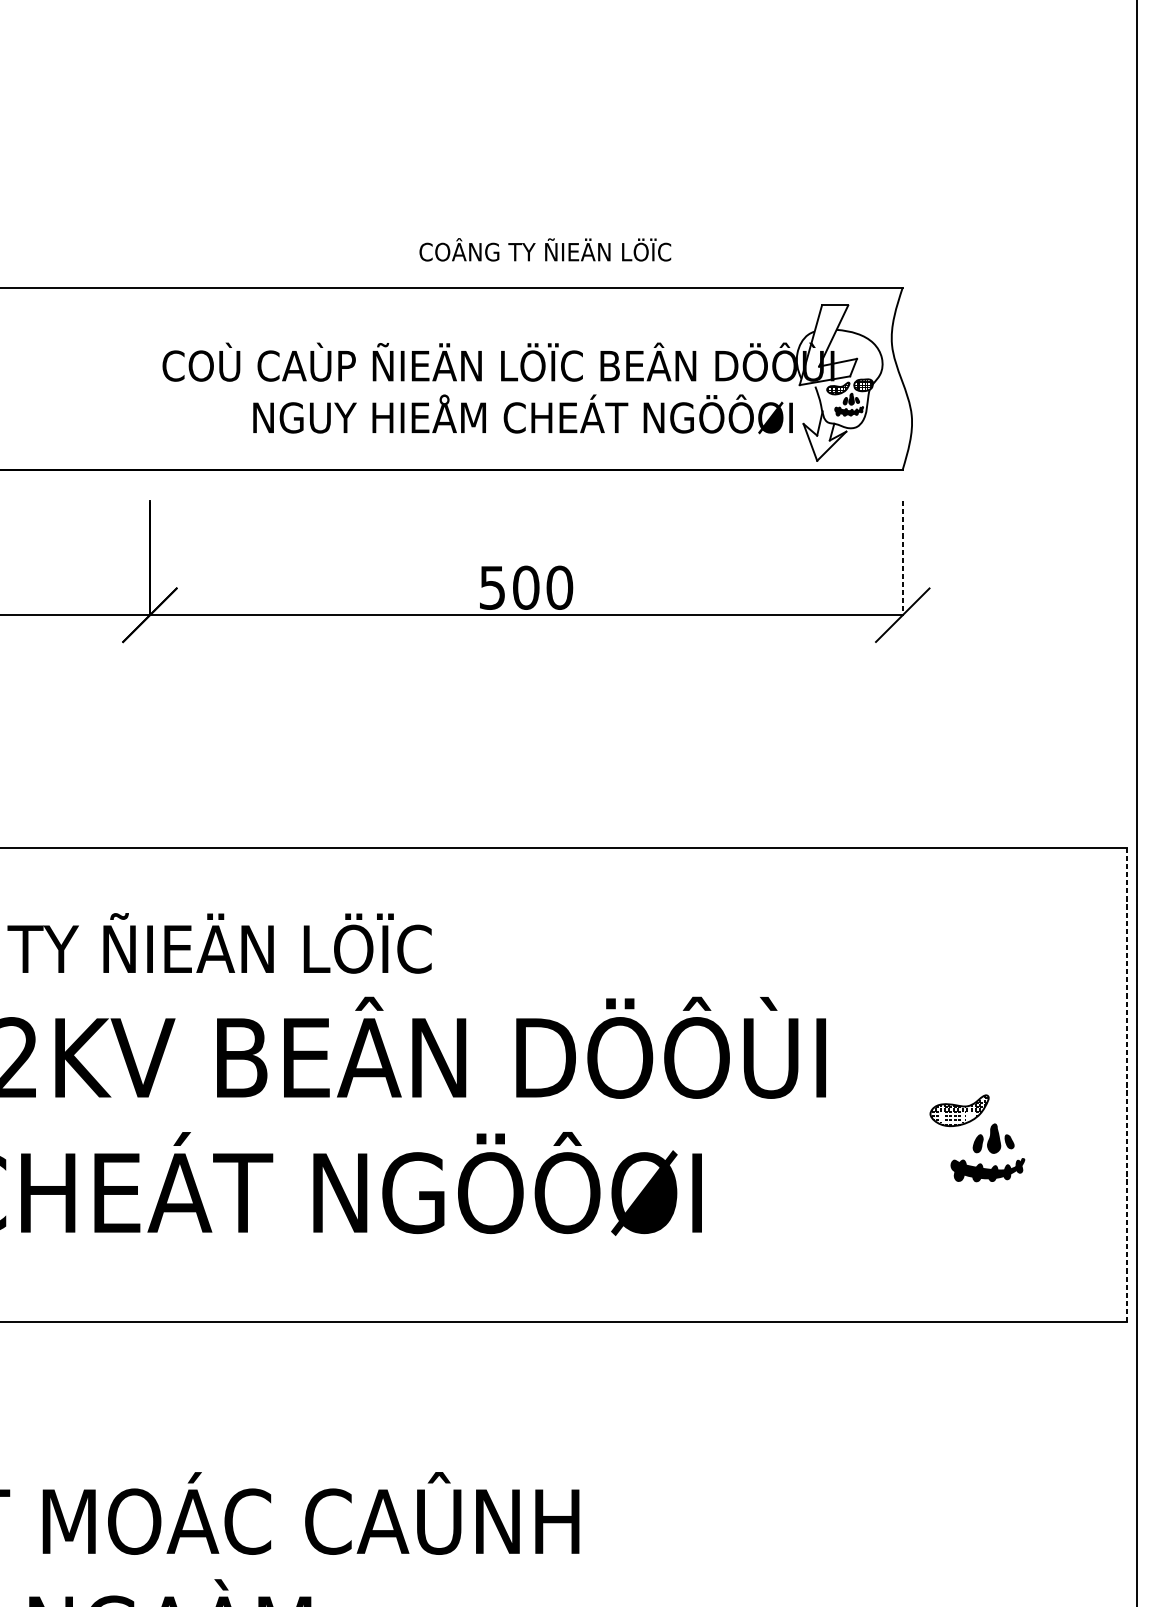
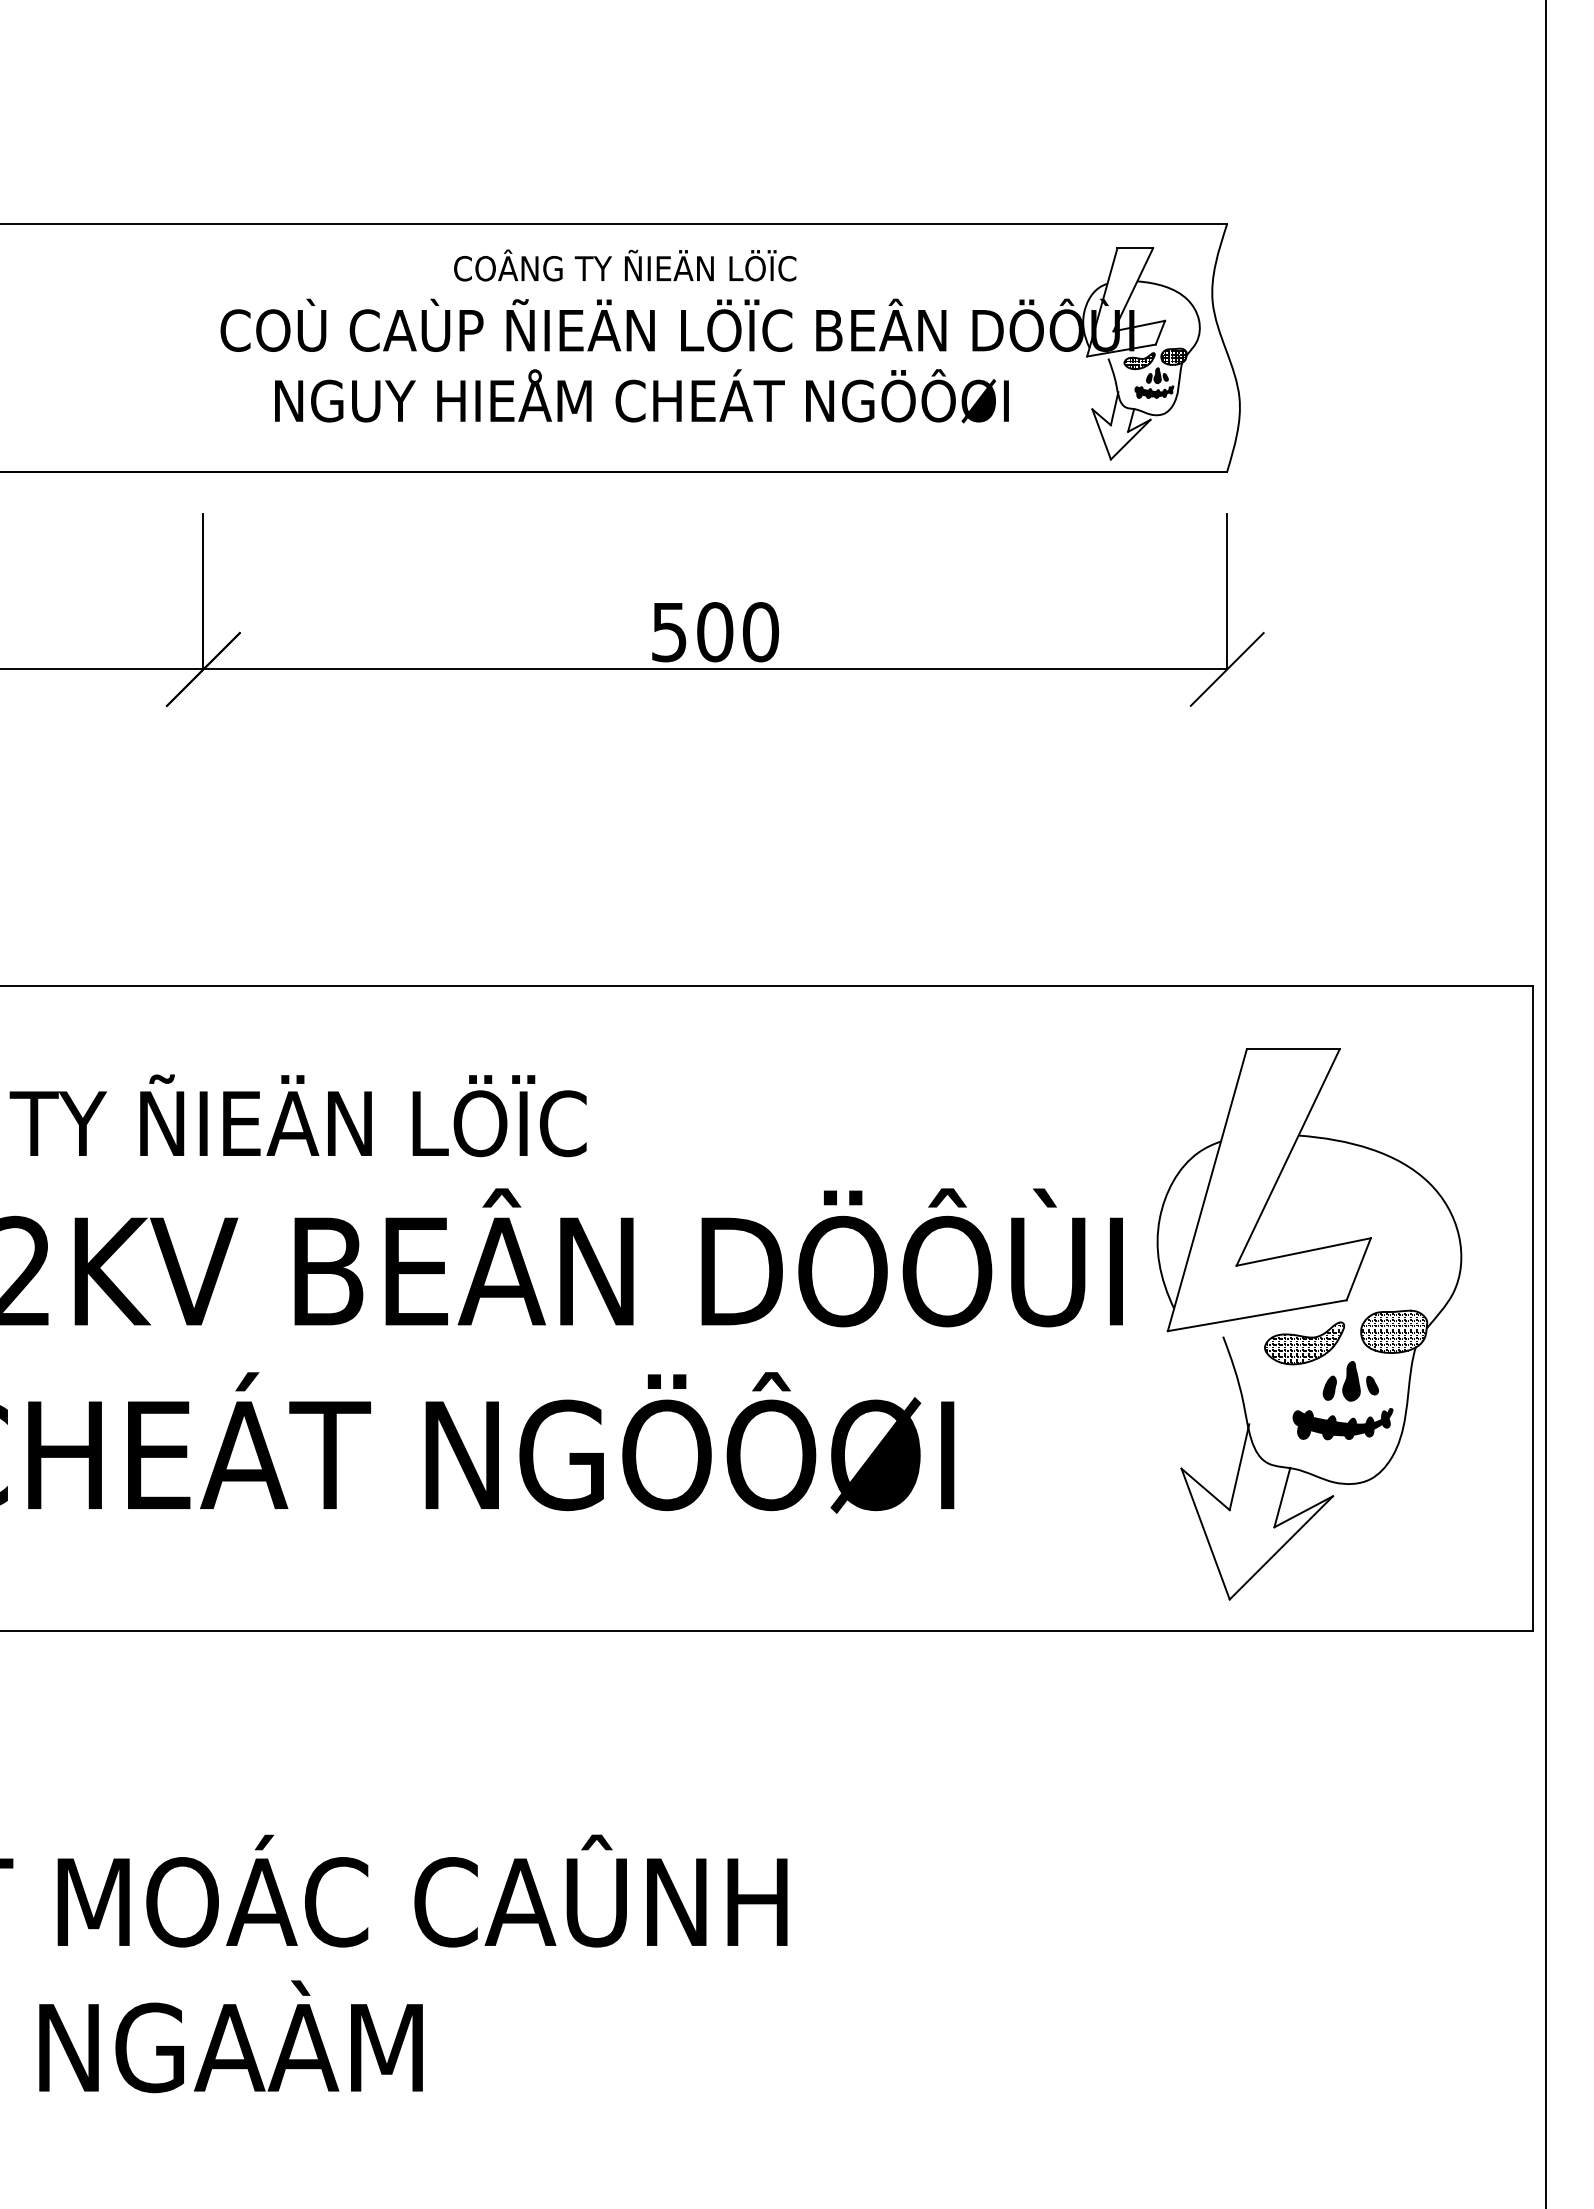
text: (545, 249) -> (625, 265), moved
text: (522, 414) -> (641, 396), moved
line: (902, 557) -> (1227, 591), dashed -> solid
line: (1127, 1084) -> (1532, 1307), dashed -> solid
part: (961, 1085) -> (1306, 1308), added

